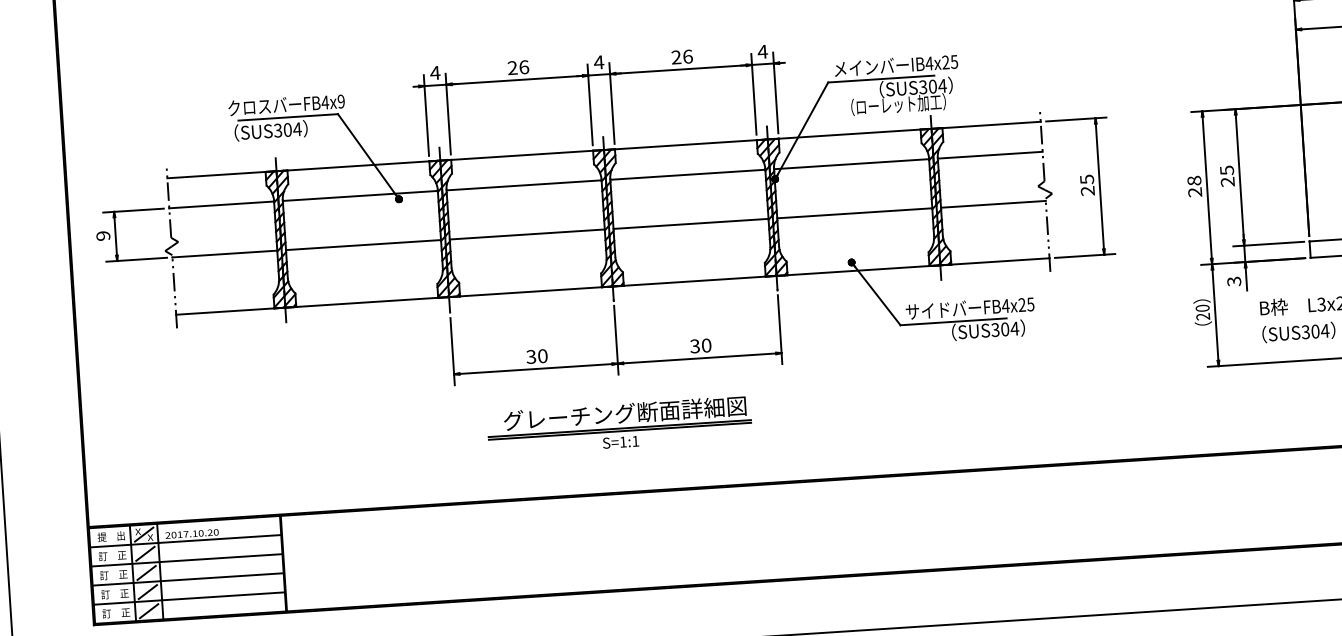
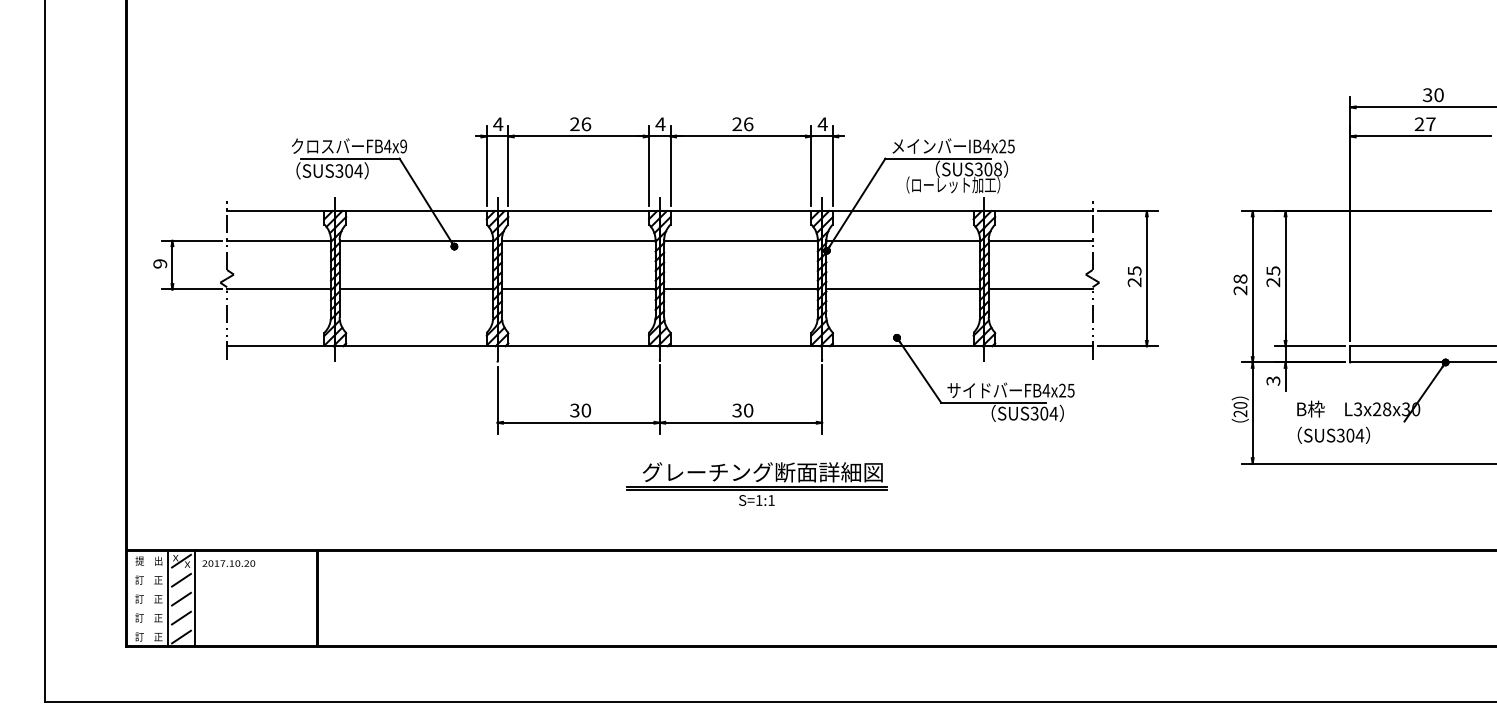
text: (942, 86) -> (997, 169), SUS304 -> SUS308
part: (619, 425) -> (756, 483), moved
line: (185, 541) -> (221, 570), removed
line: (186, 560) -> (221, 589), removed
line: (187, 579) -> (221, 608), removed
line: (188, 598) -> (221, 627), removed

